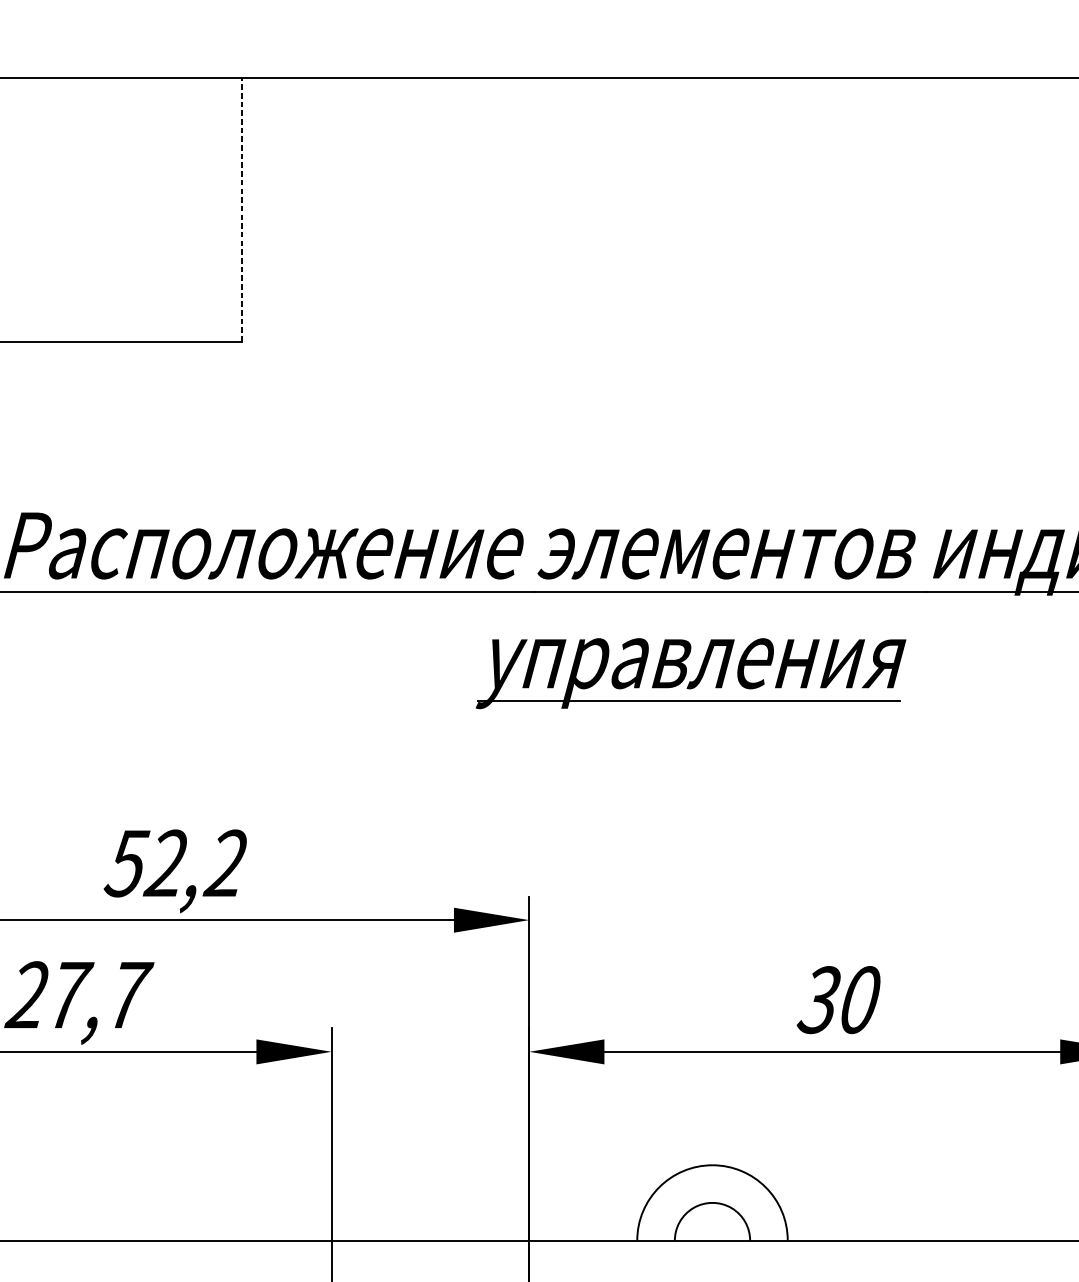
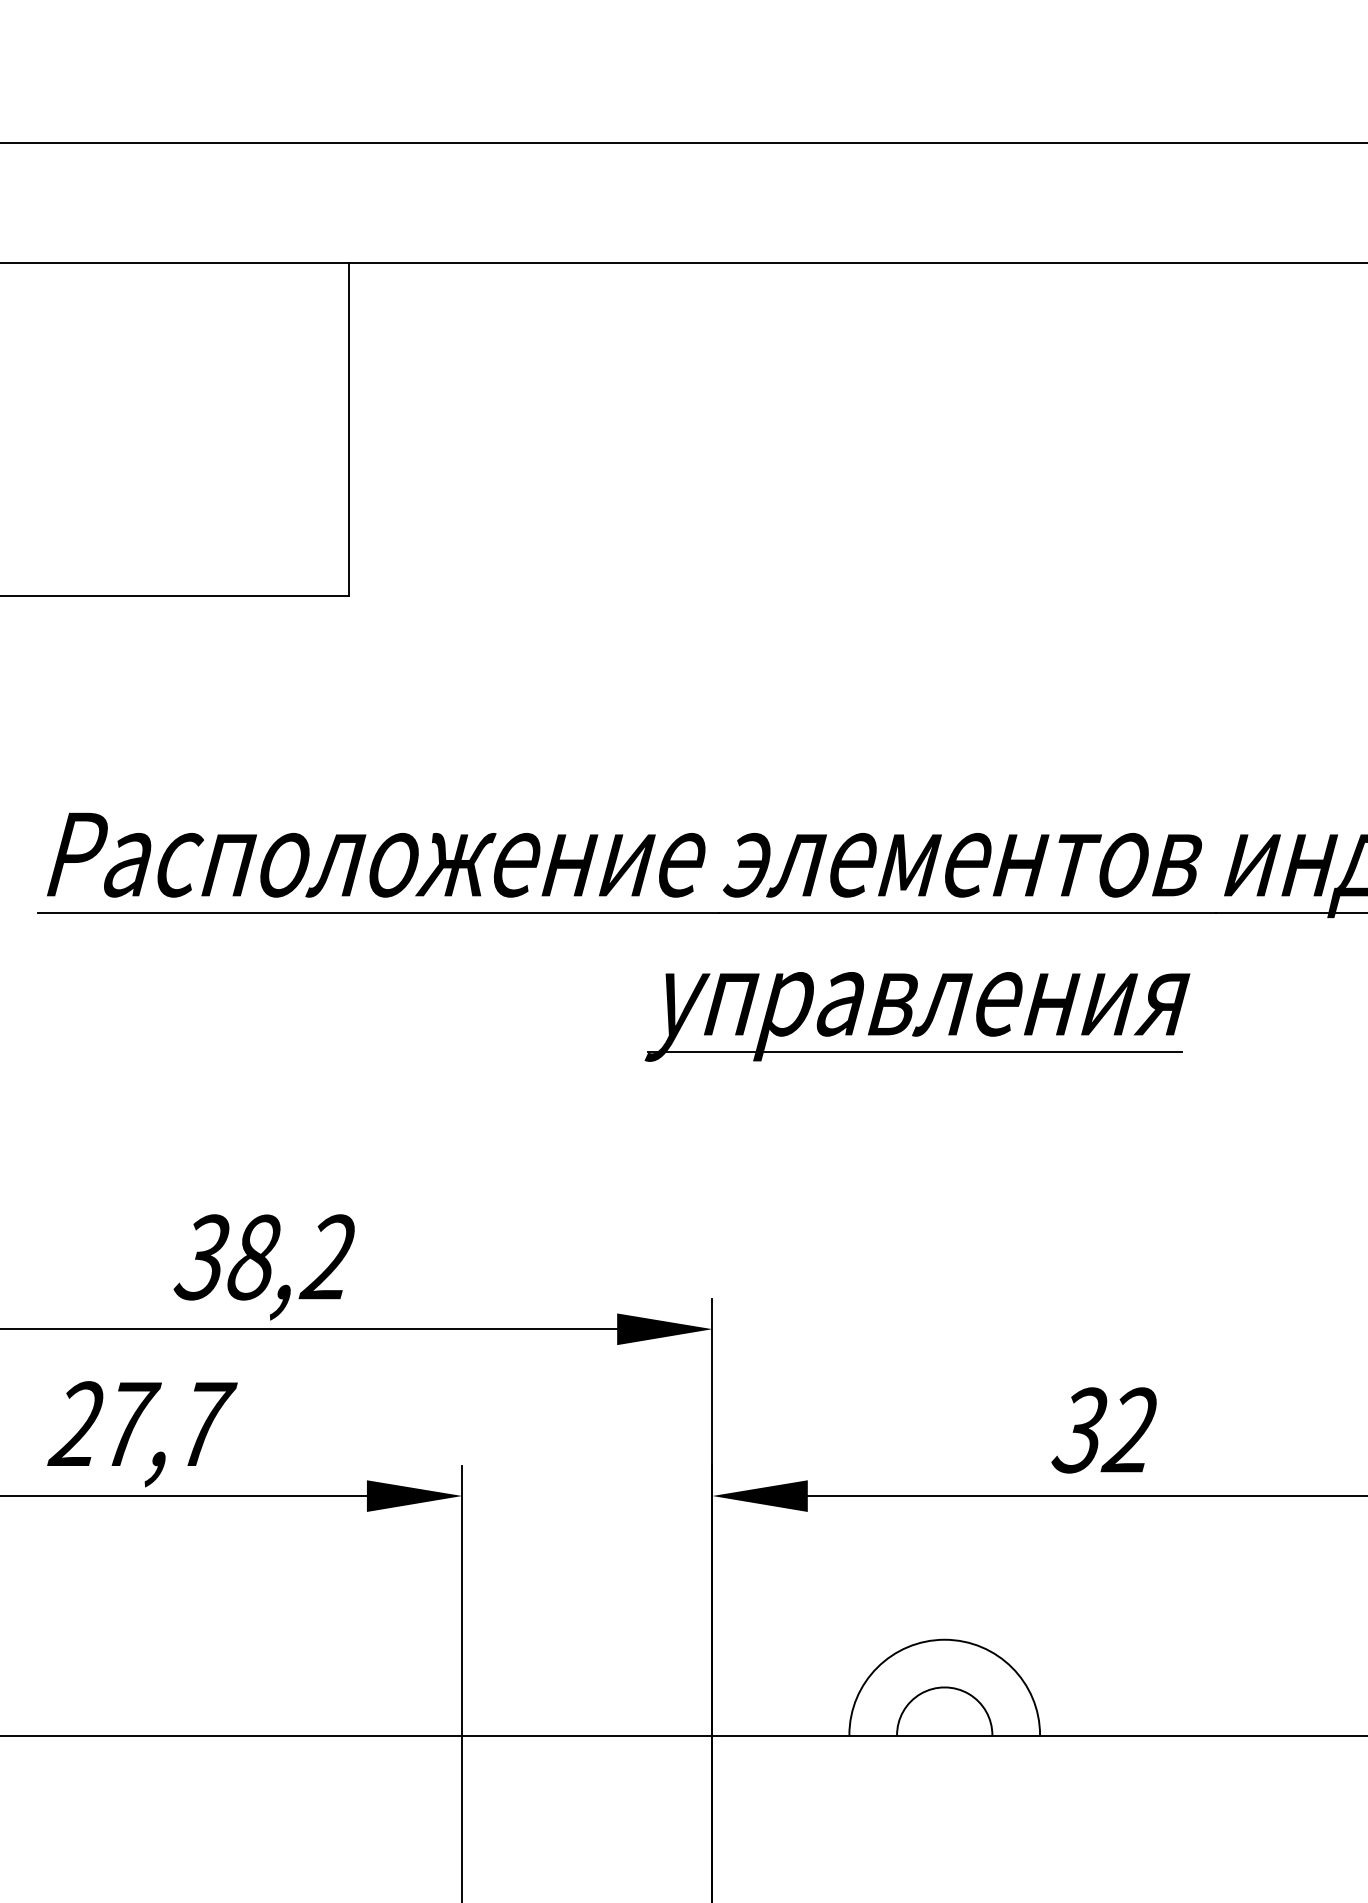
line: (242, 210) -> (349, 429), dashed -> solid
text: (145, 863) -> (226, 1257), 52,2 -> 38,2
text: (857, 1000) -> (1128, 1430), 30 -> 32

